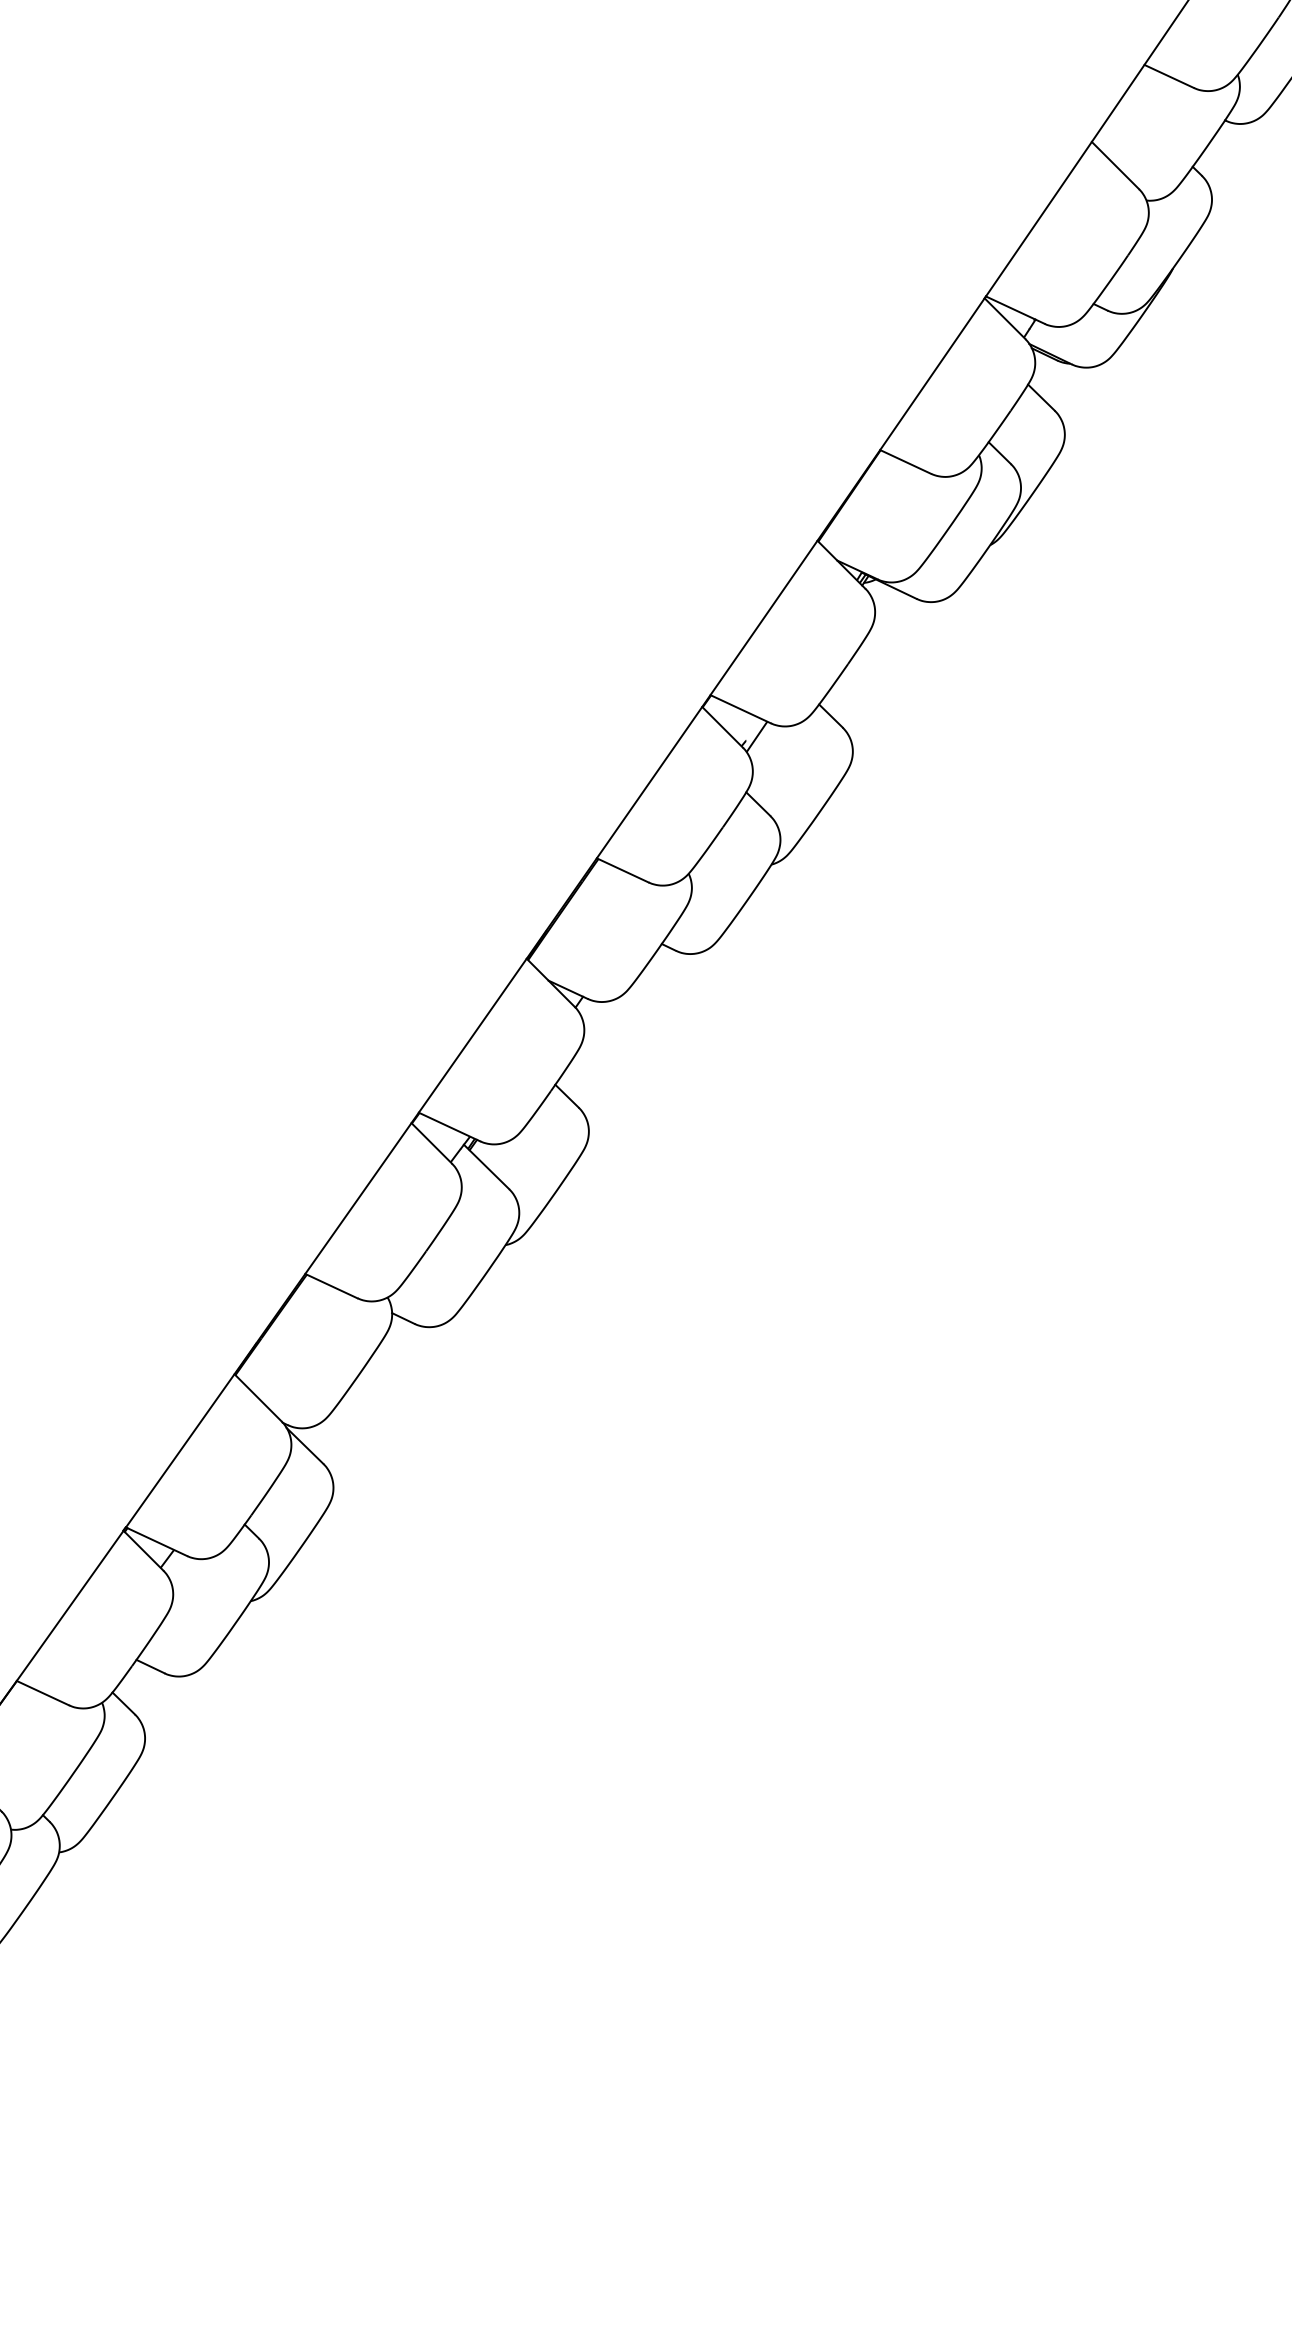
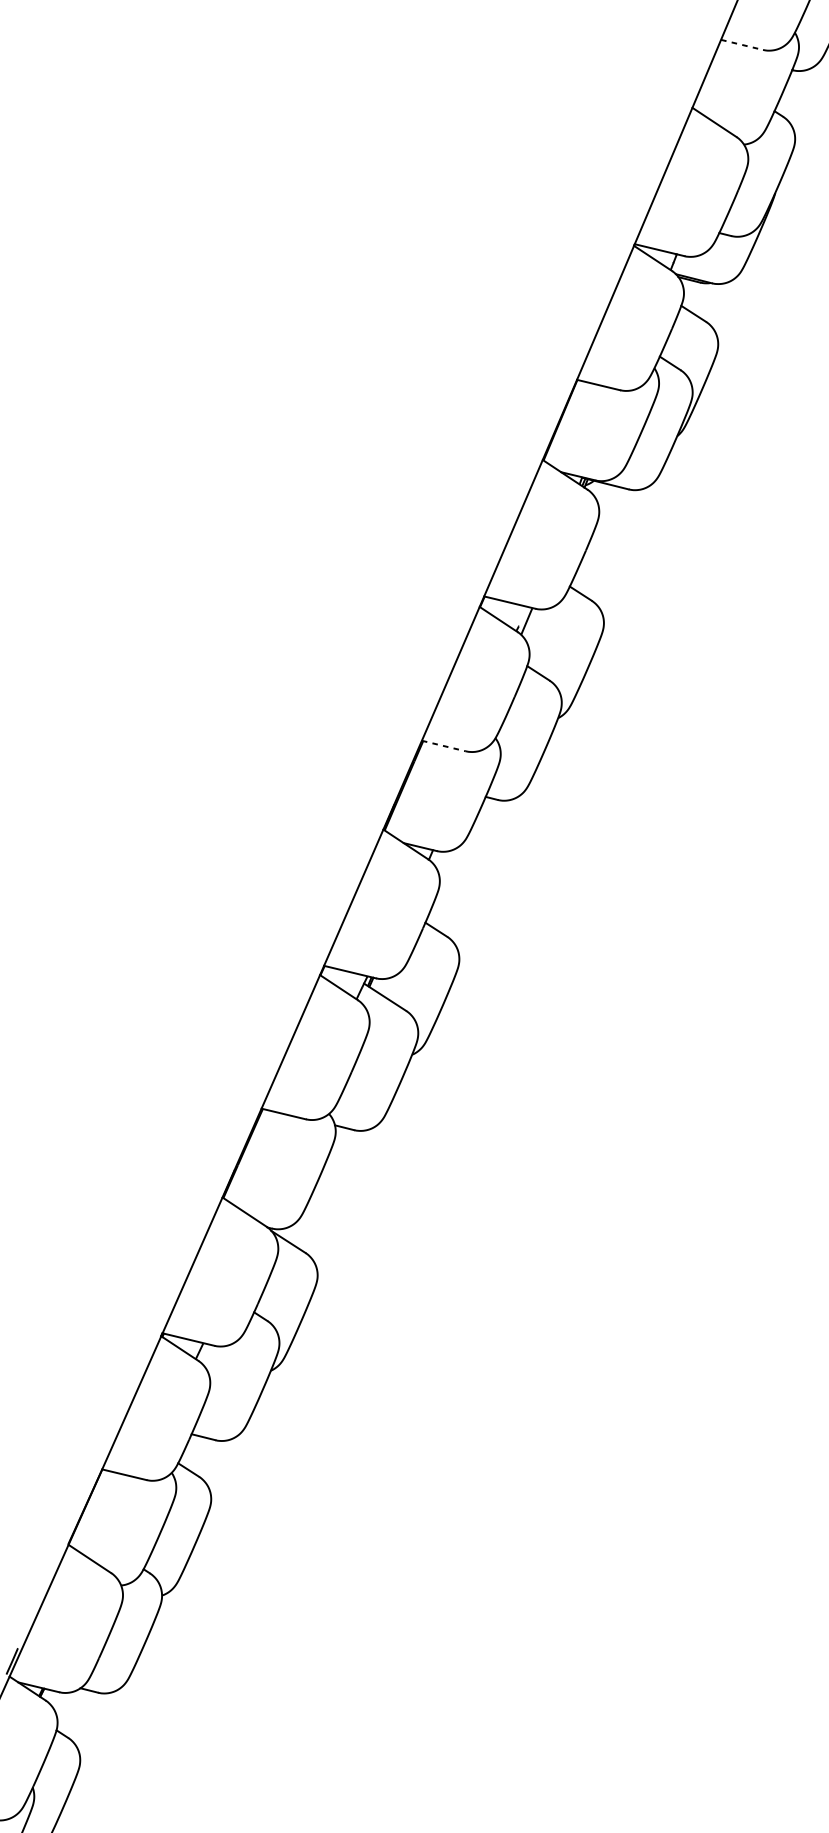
line: (1169, 76) -> (742, 44), solid -> dashed
line: (622, 870) -> (443, 746), solid -> dashed

